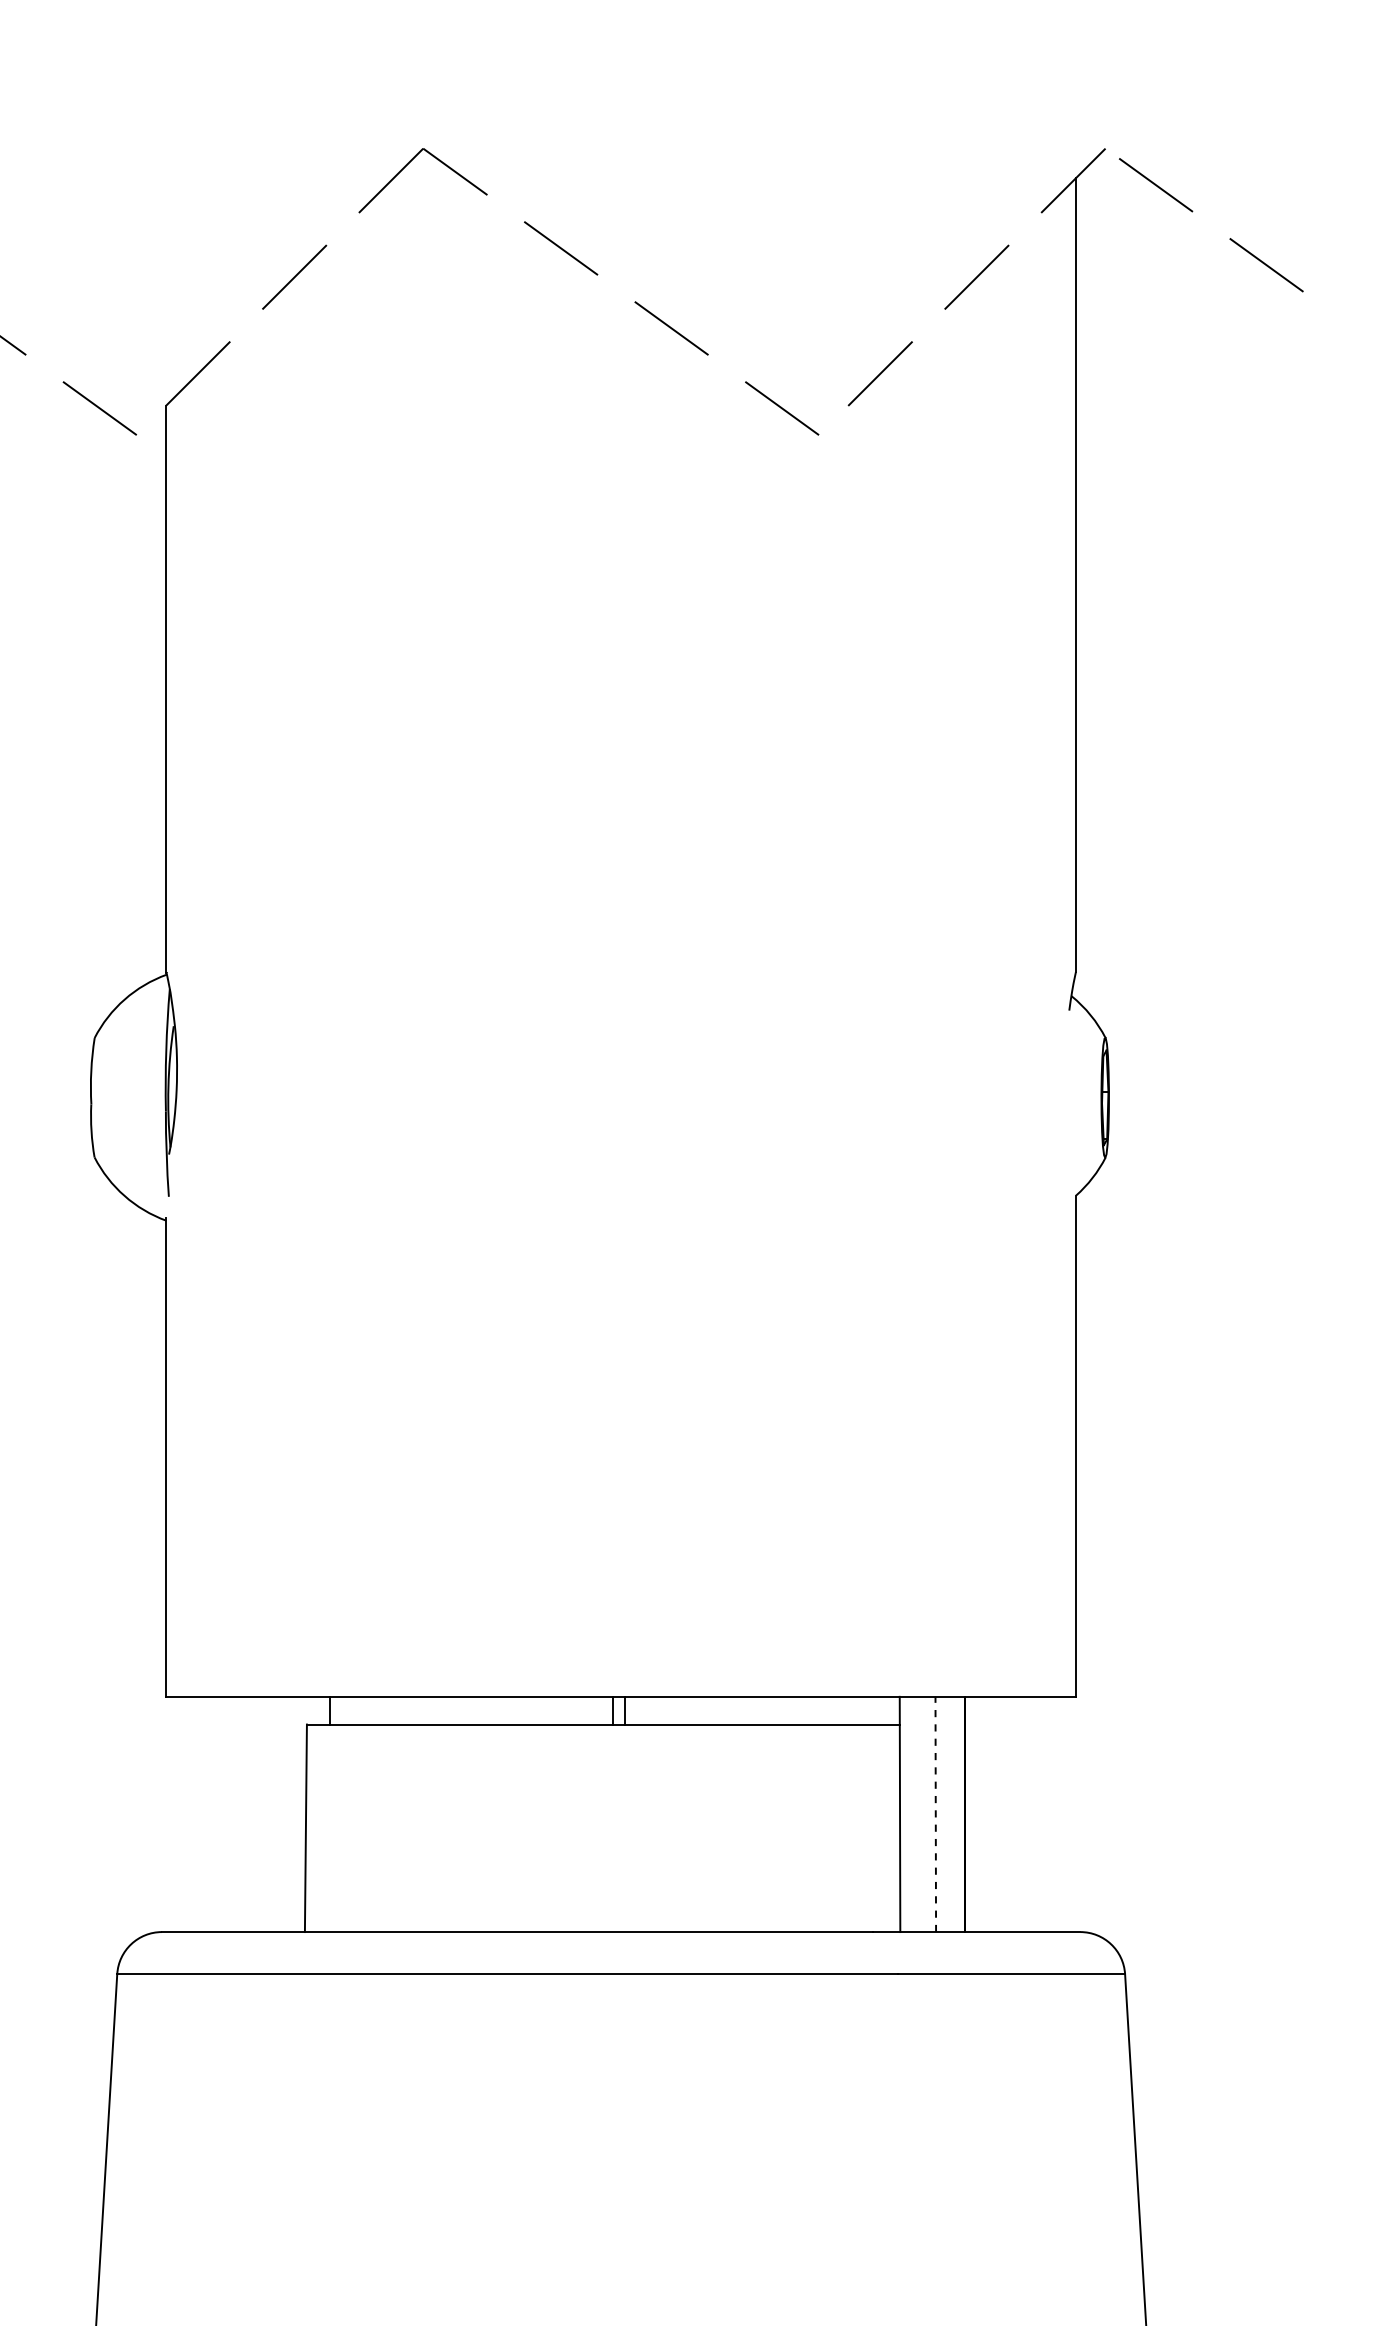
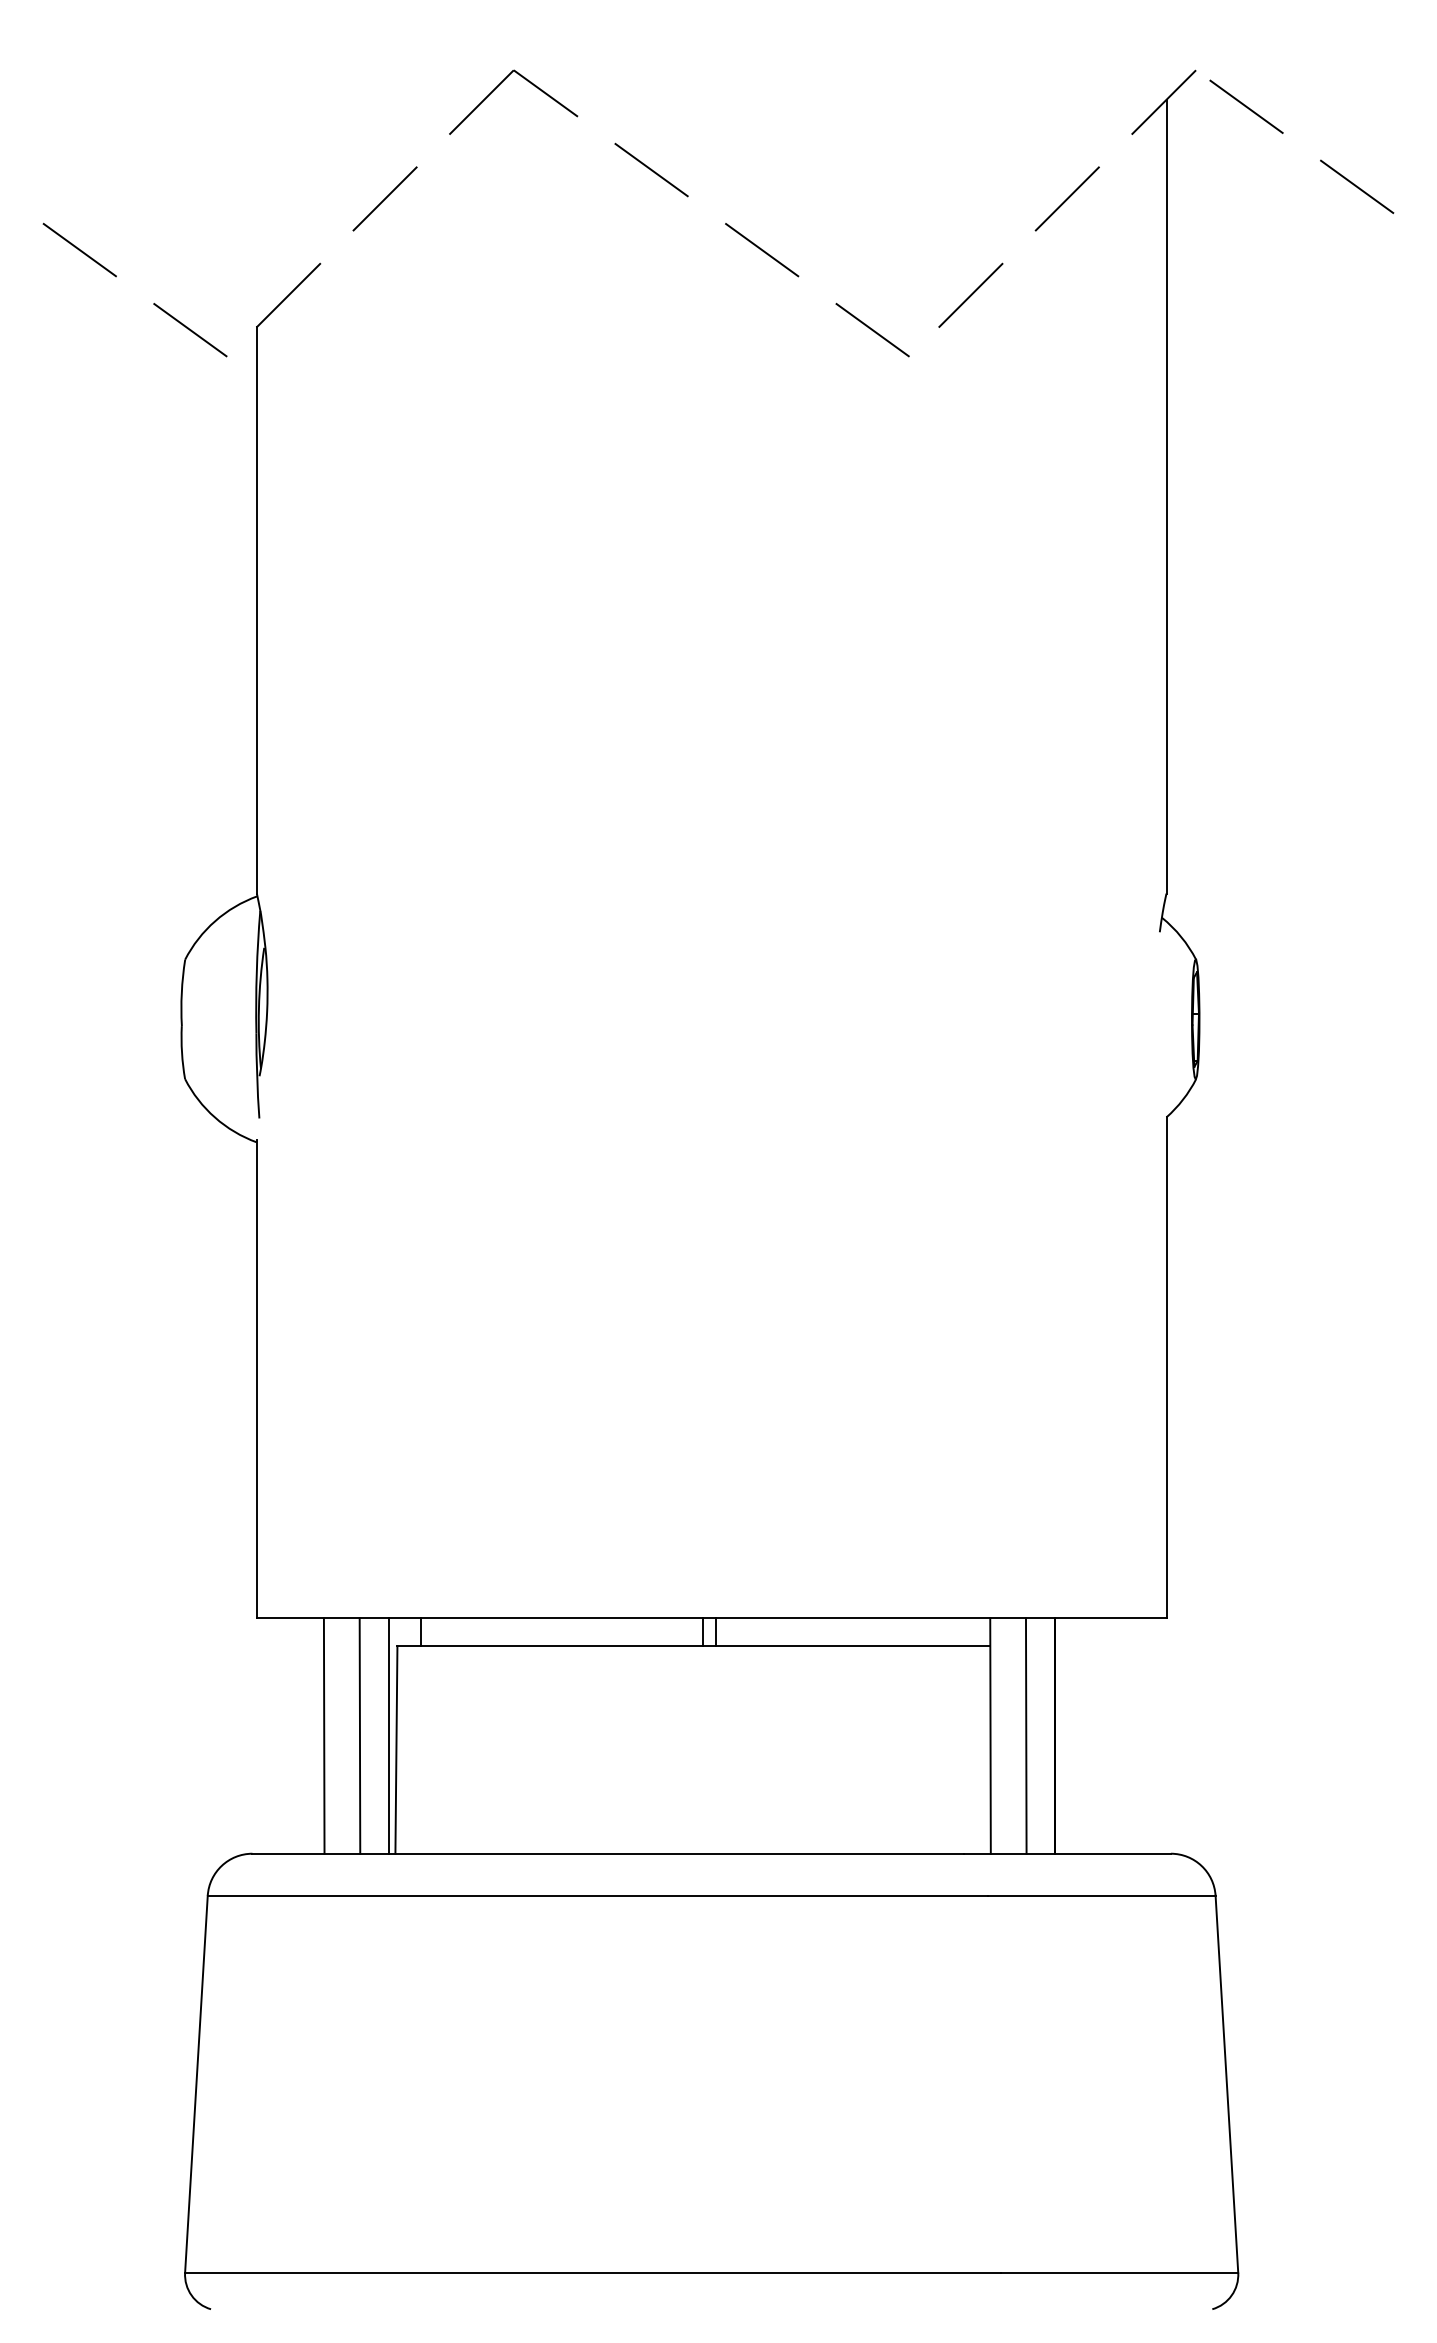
line: (233, 1813) -> (323, 1735), added
line: (269, 1813) -> (359, 1735), added
line: (298, 1813) -> (388, 1735), added
line: (936, 1814) -> (1026, 1736), dashed -> solid

